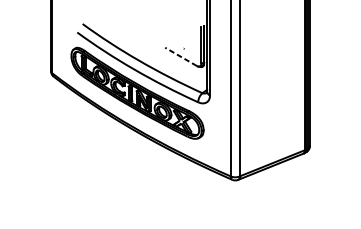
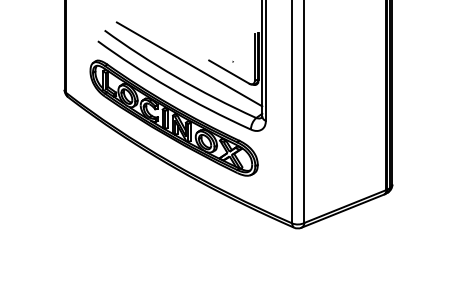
line: (149, 50) -> (189, 64), added
line: (180, 56) -> (228, 71), dashed -> solid

